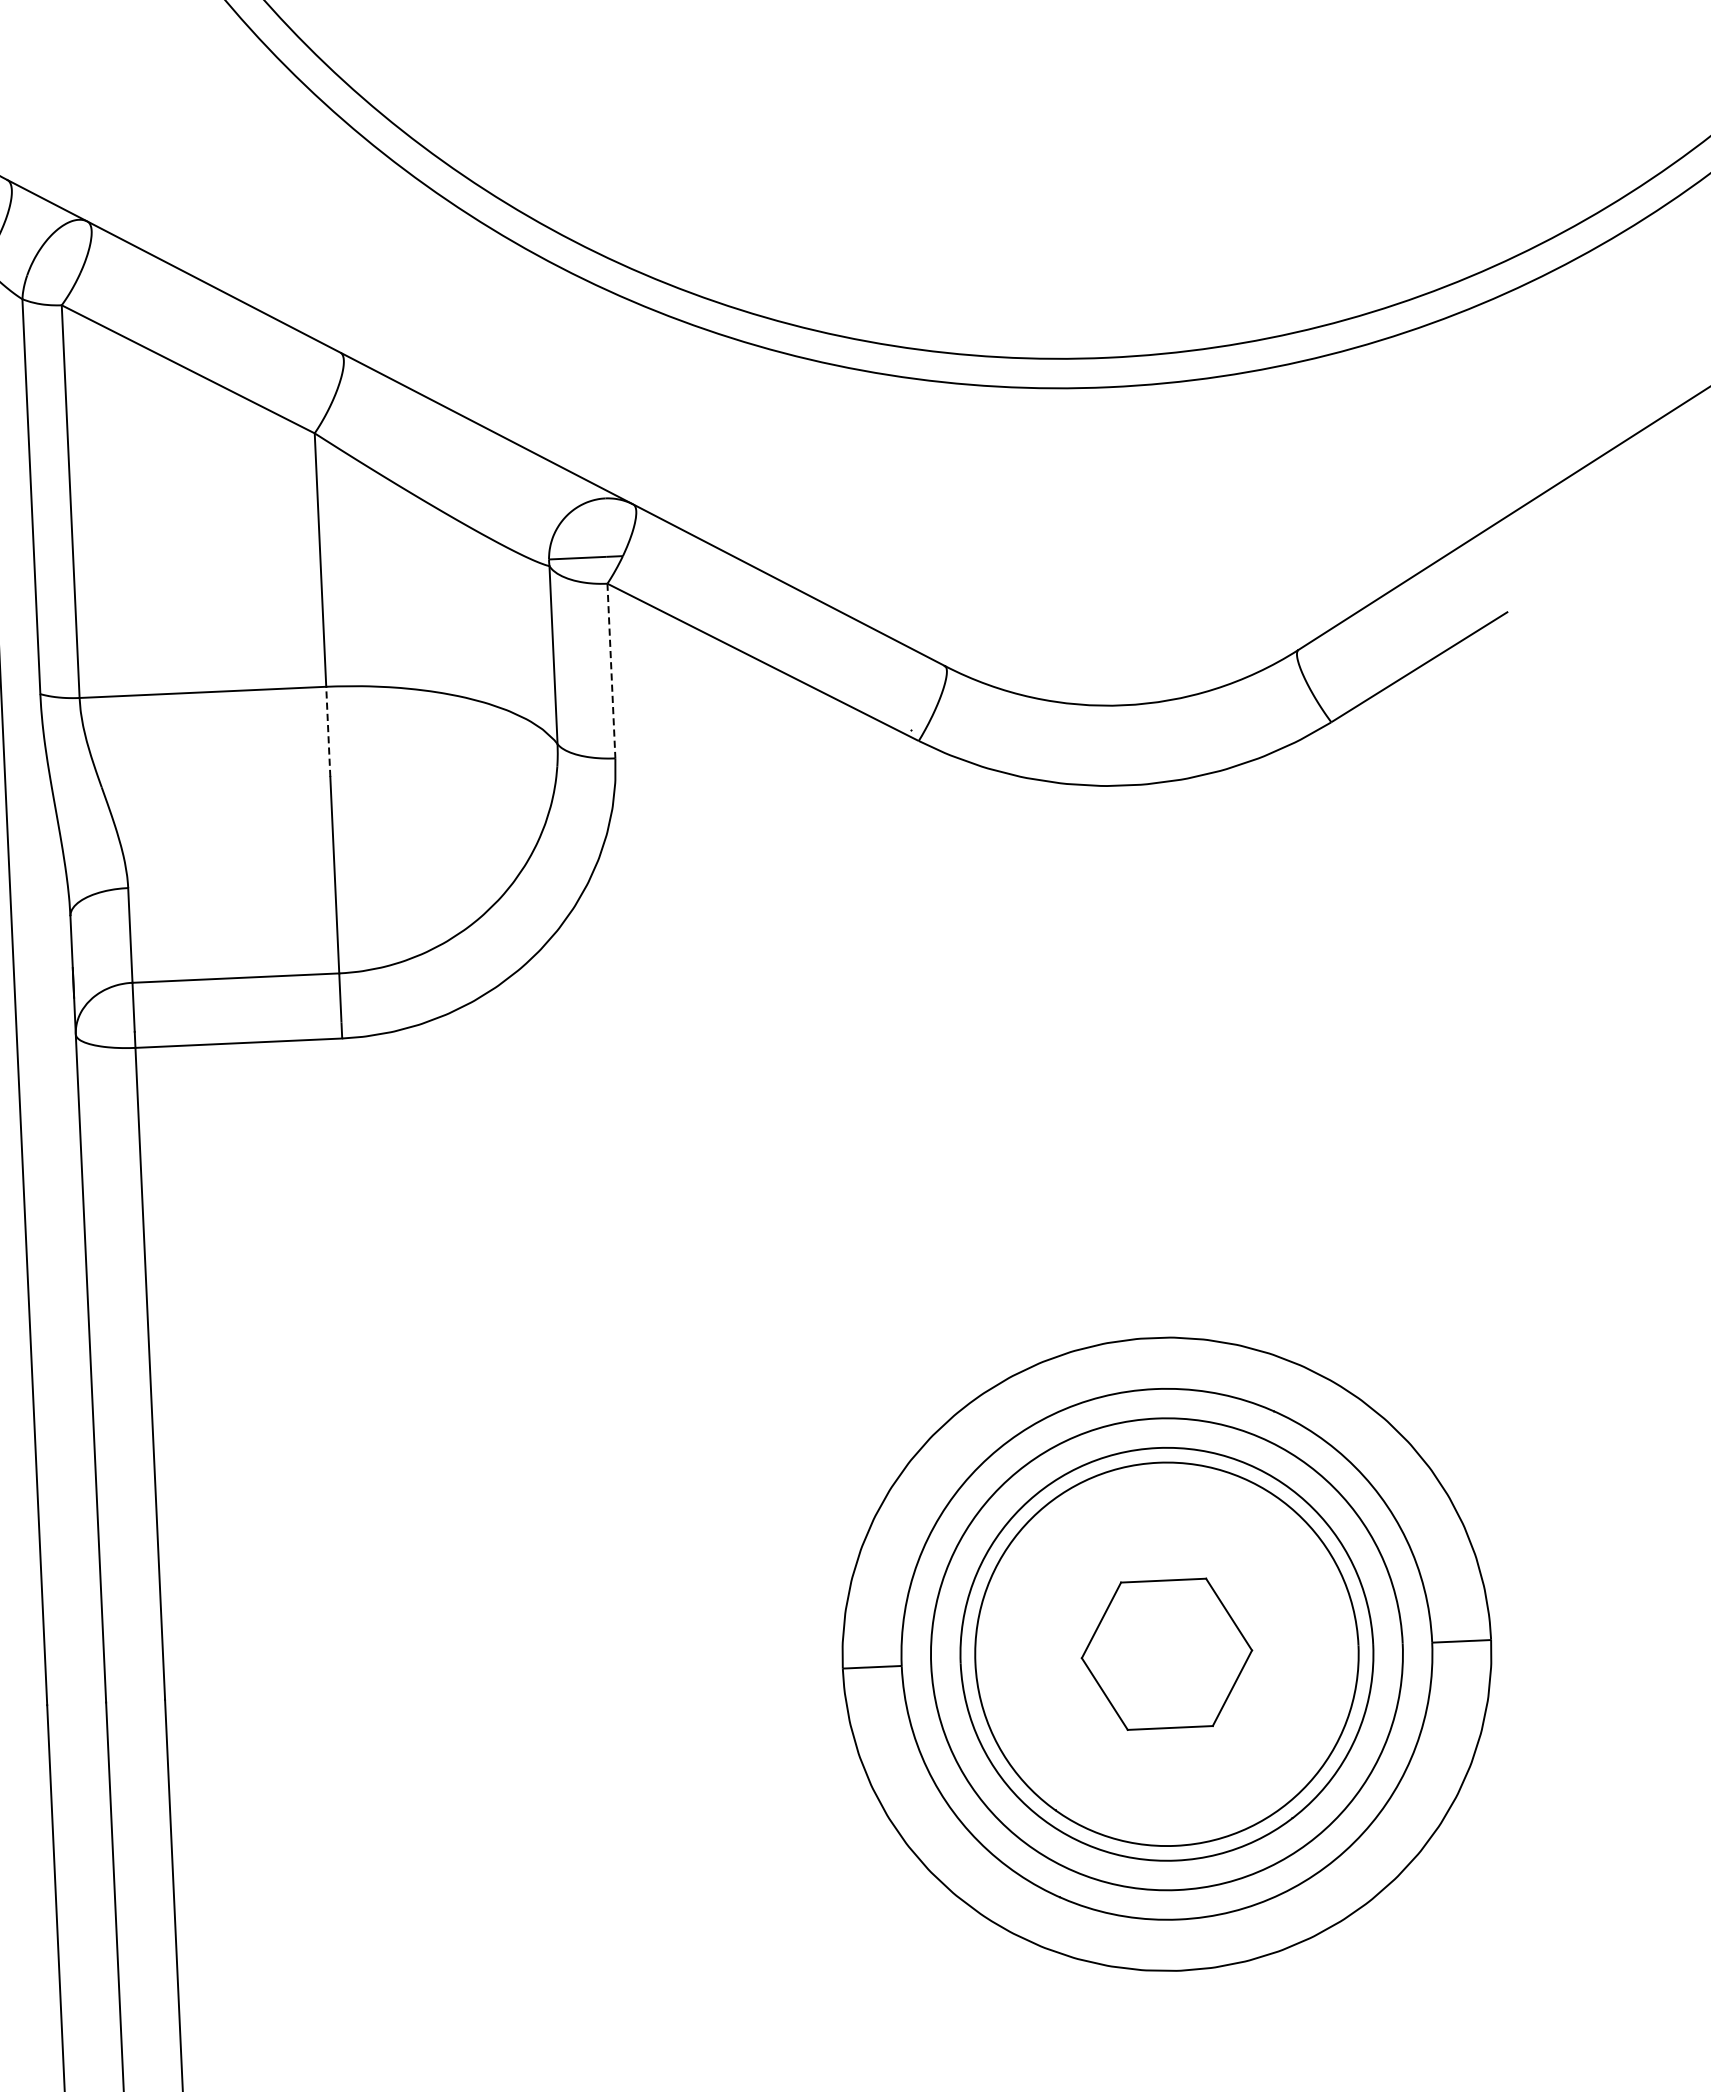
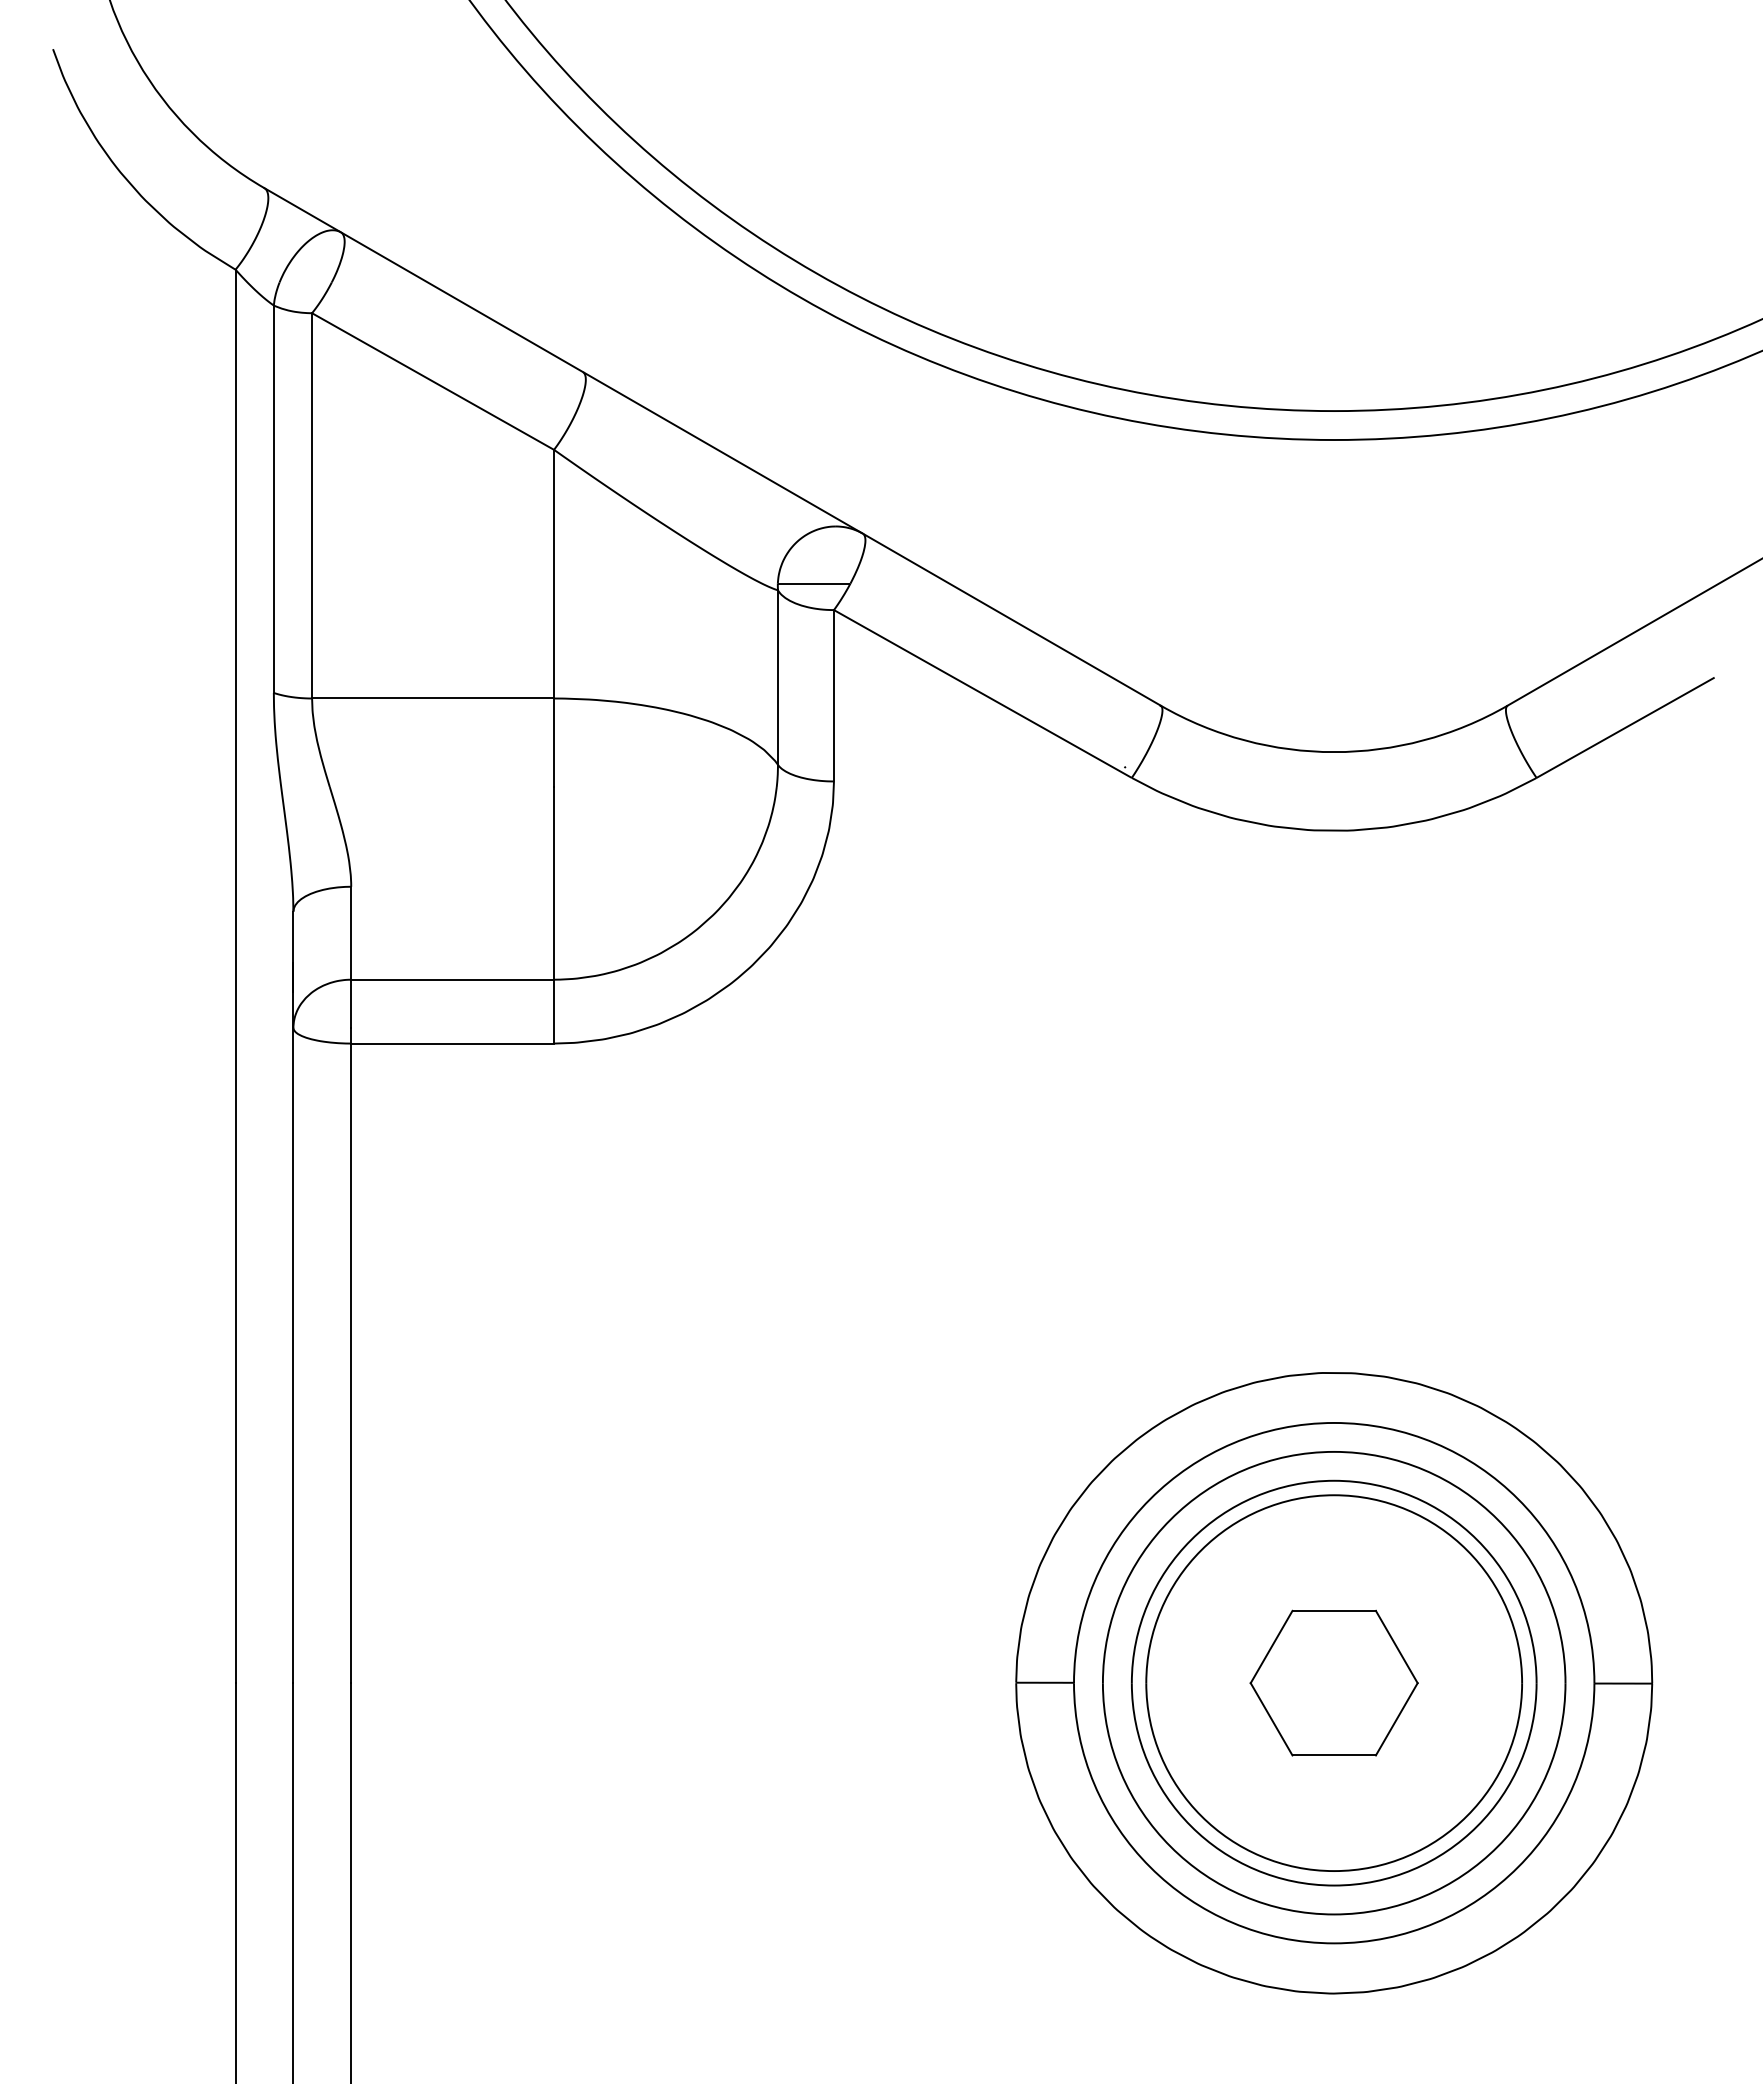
line: (610, 670) -> (833, 695), dashed -> solid
line: (328, 731) -> (554, 742), dashed -> solid

